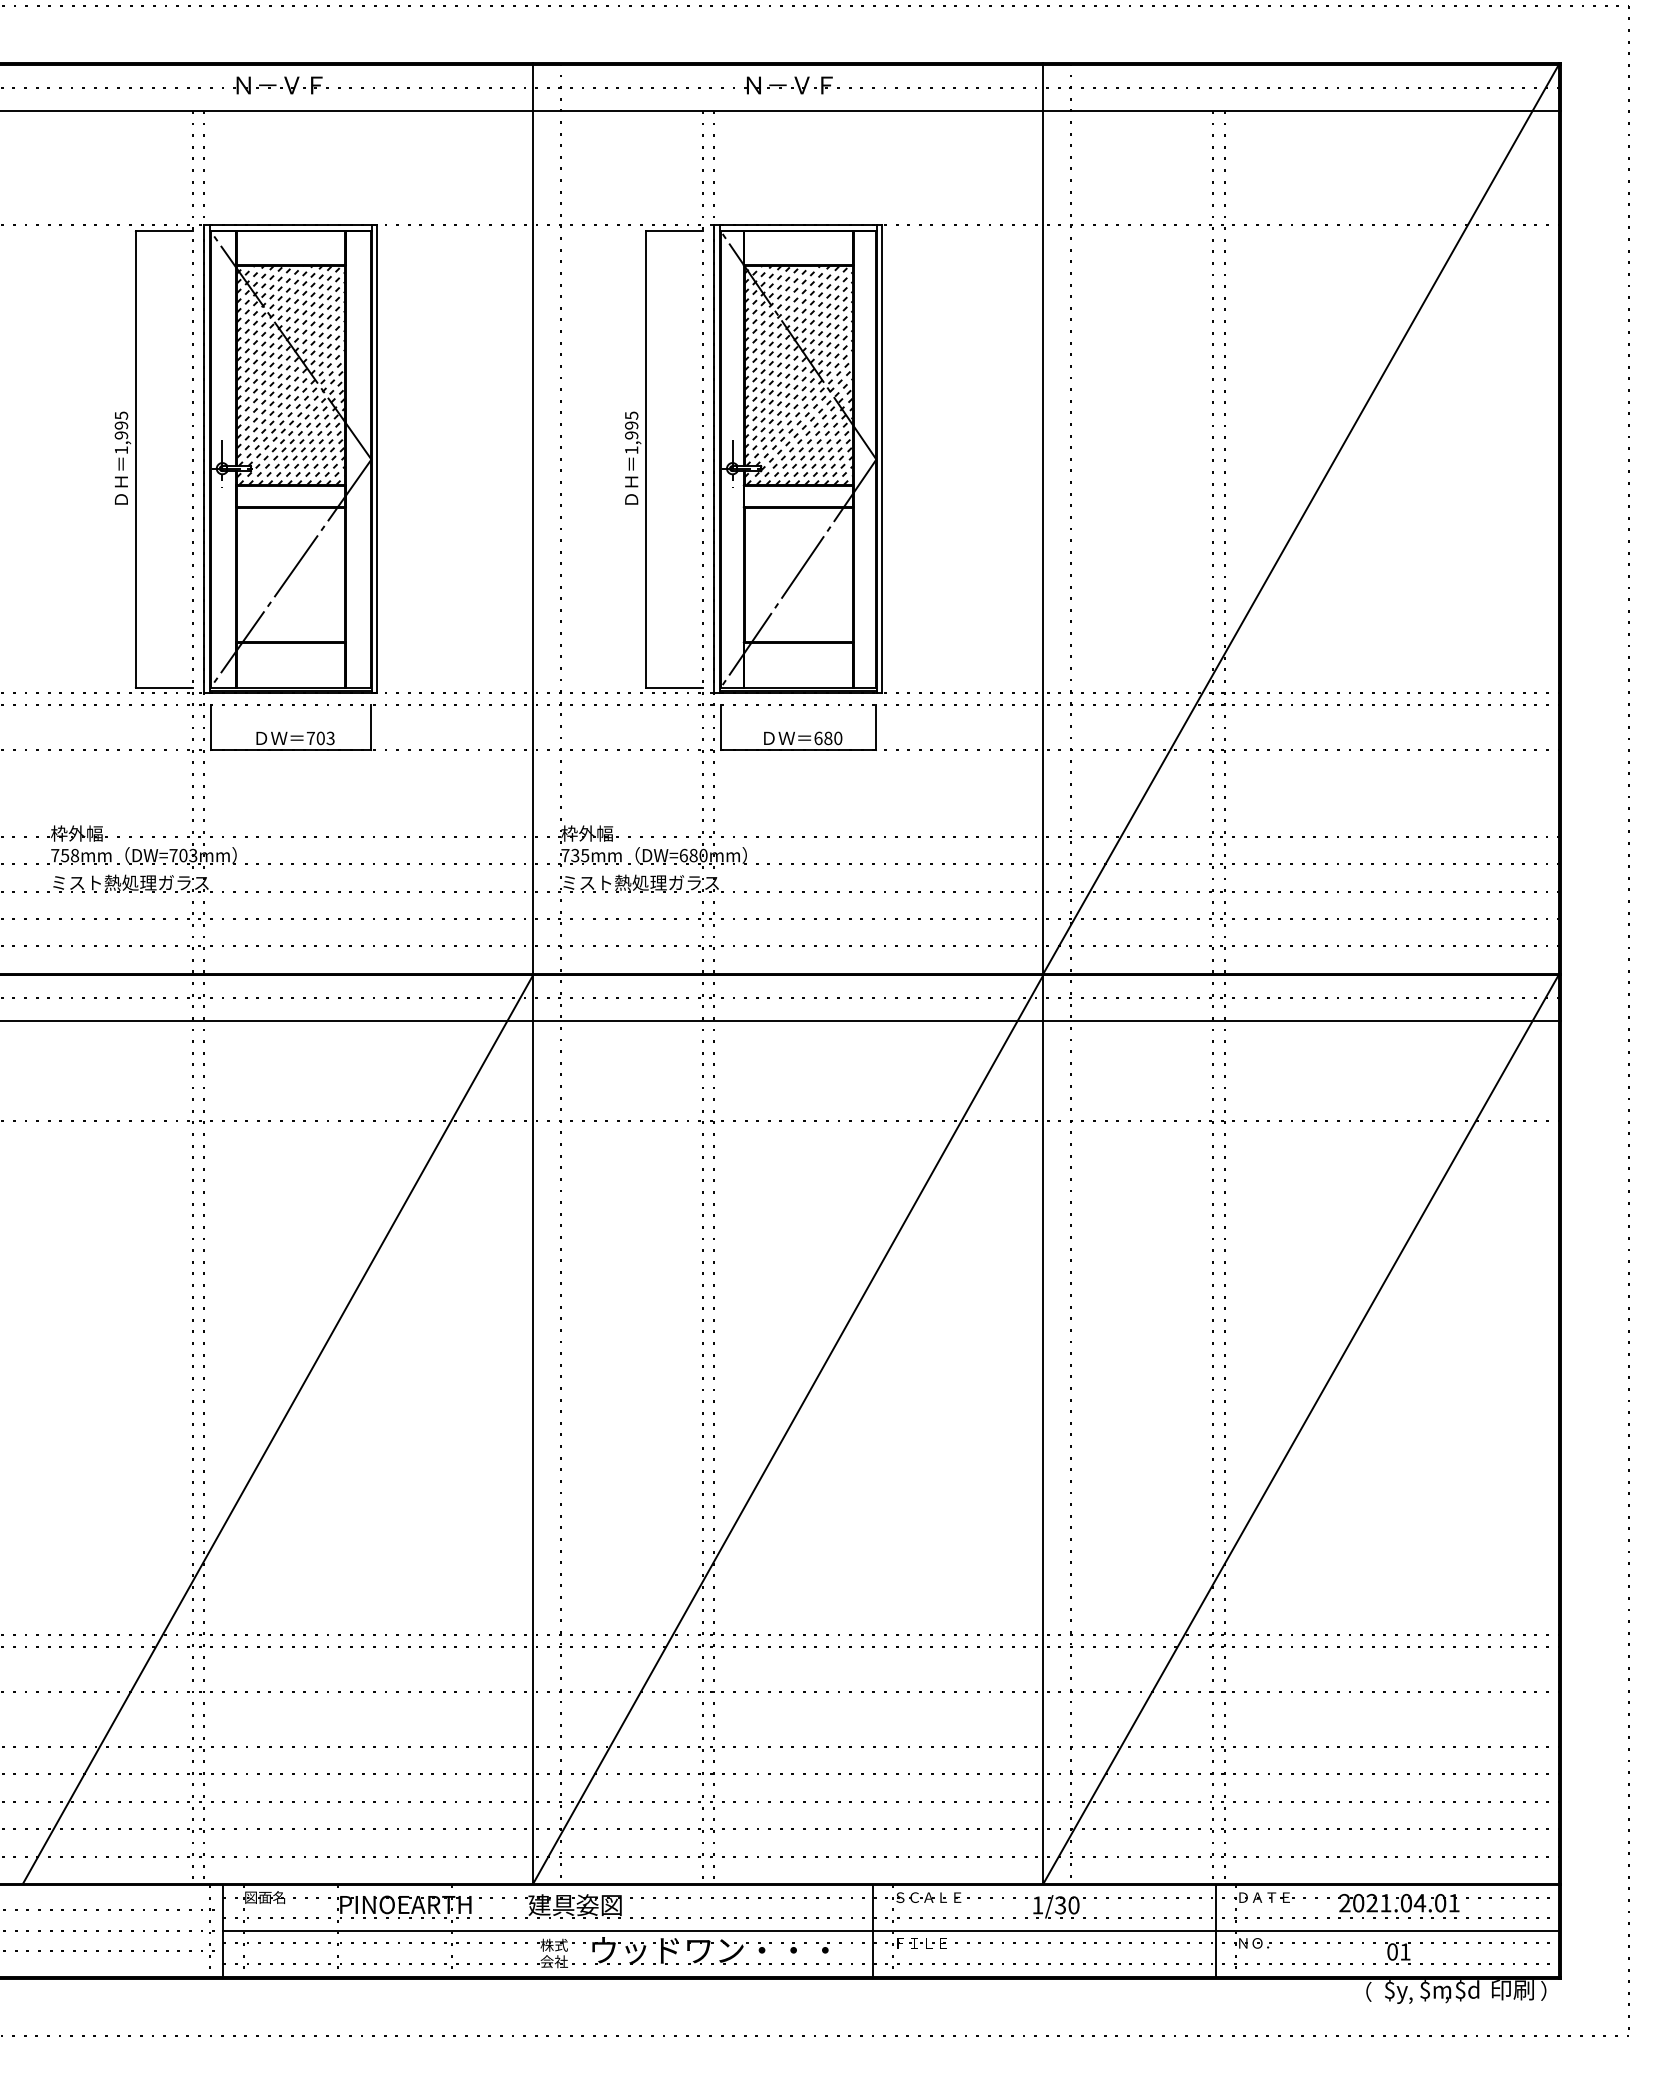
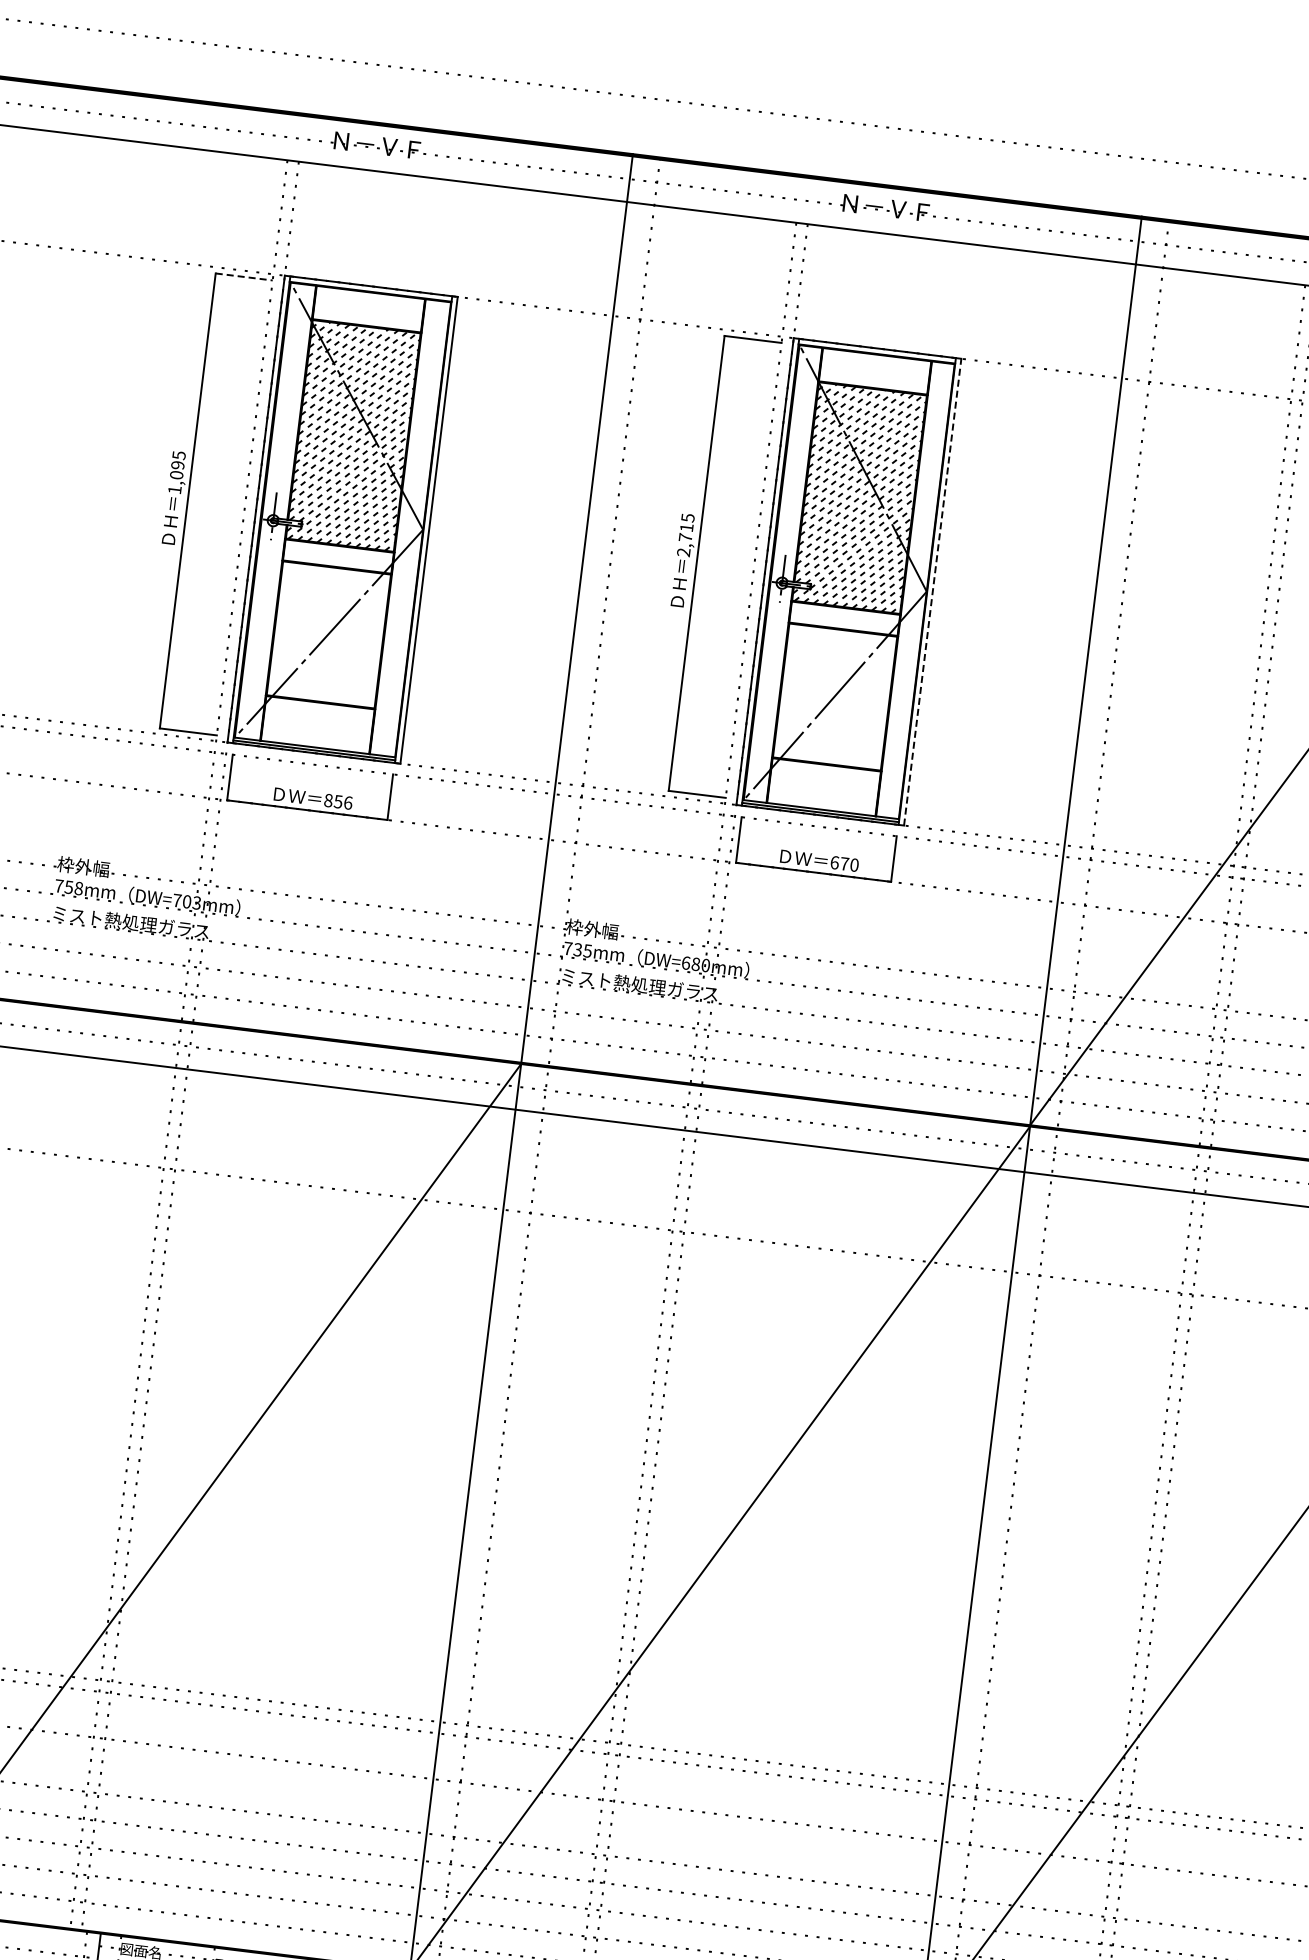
line: (164, 231) -> (244, 277), solid -> dashed
text: (121, 435) -> (176, 475), 1,995 -> 1,095
text: (631, 437) -> (685, 539), 1,995 -> 2,715
line: (882, 458) -> (932, 591), solid -> dashed
text: (320, 738) -> (338, 801), 703 -> 856
text: (828, 738) -> (844, 864), 680 -> 670

